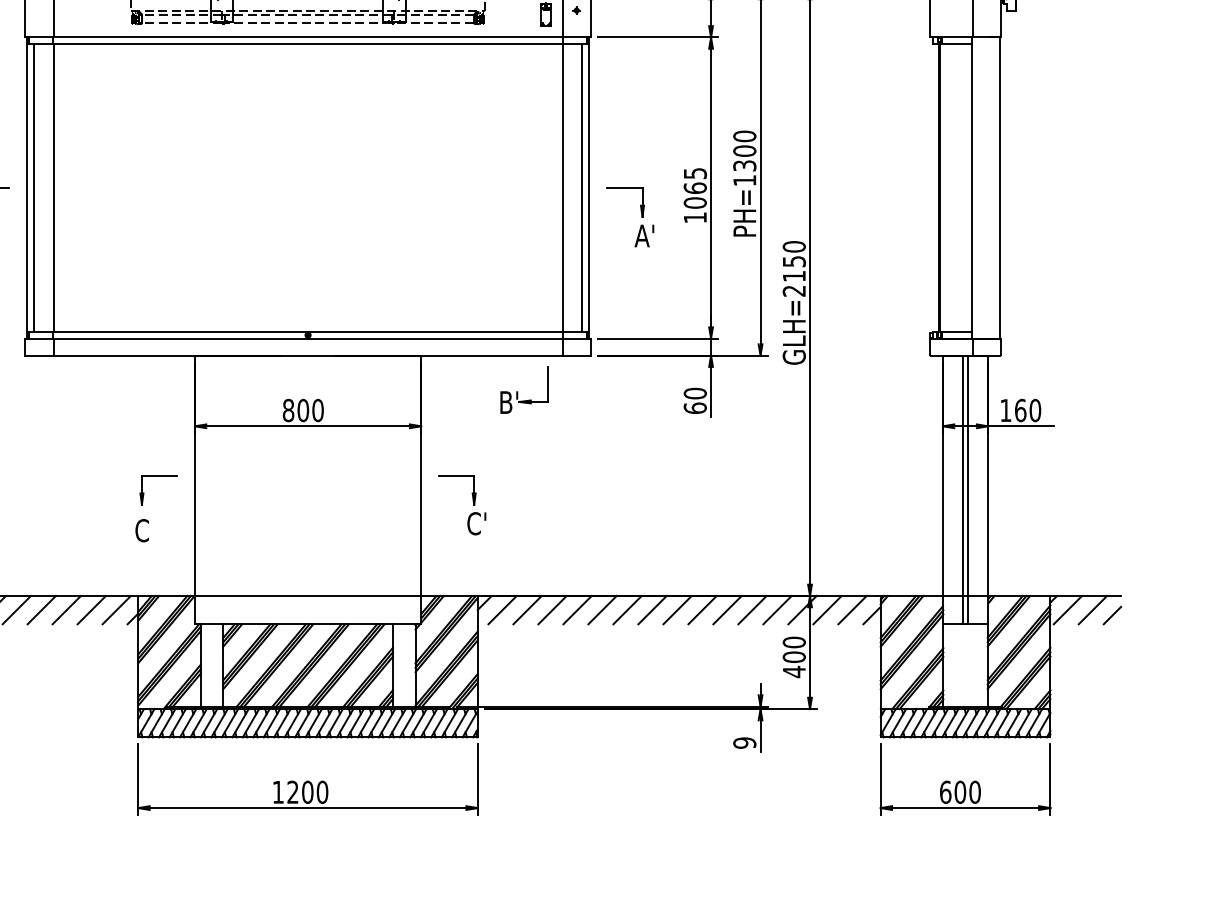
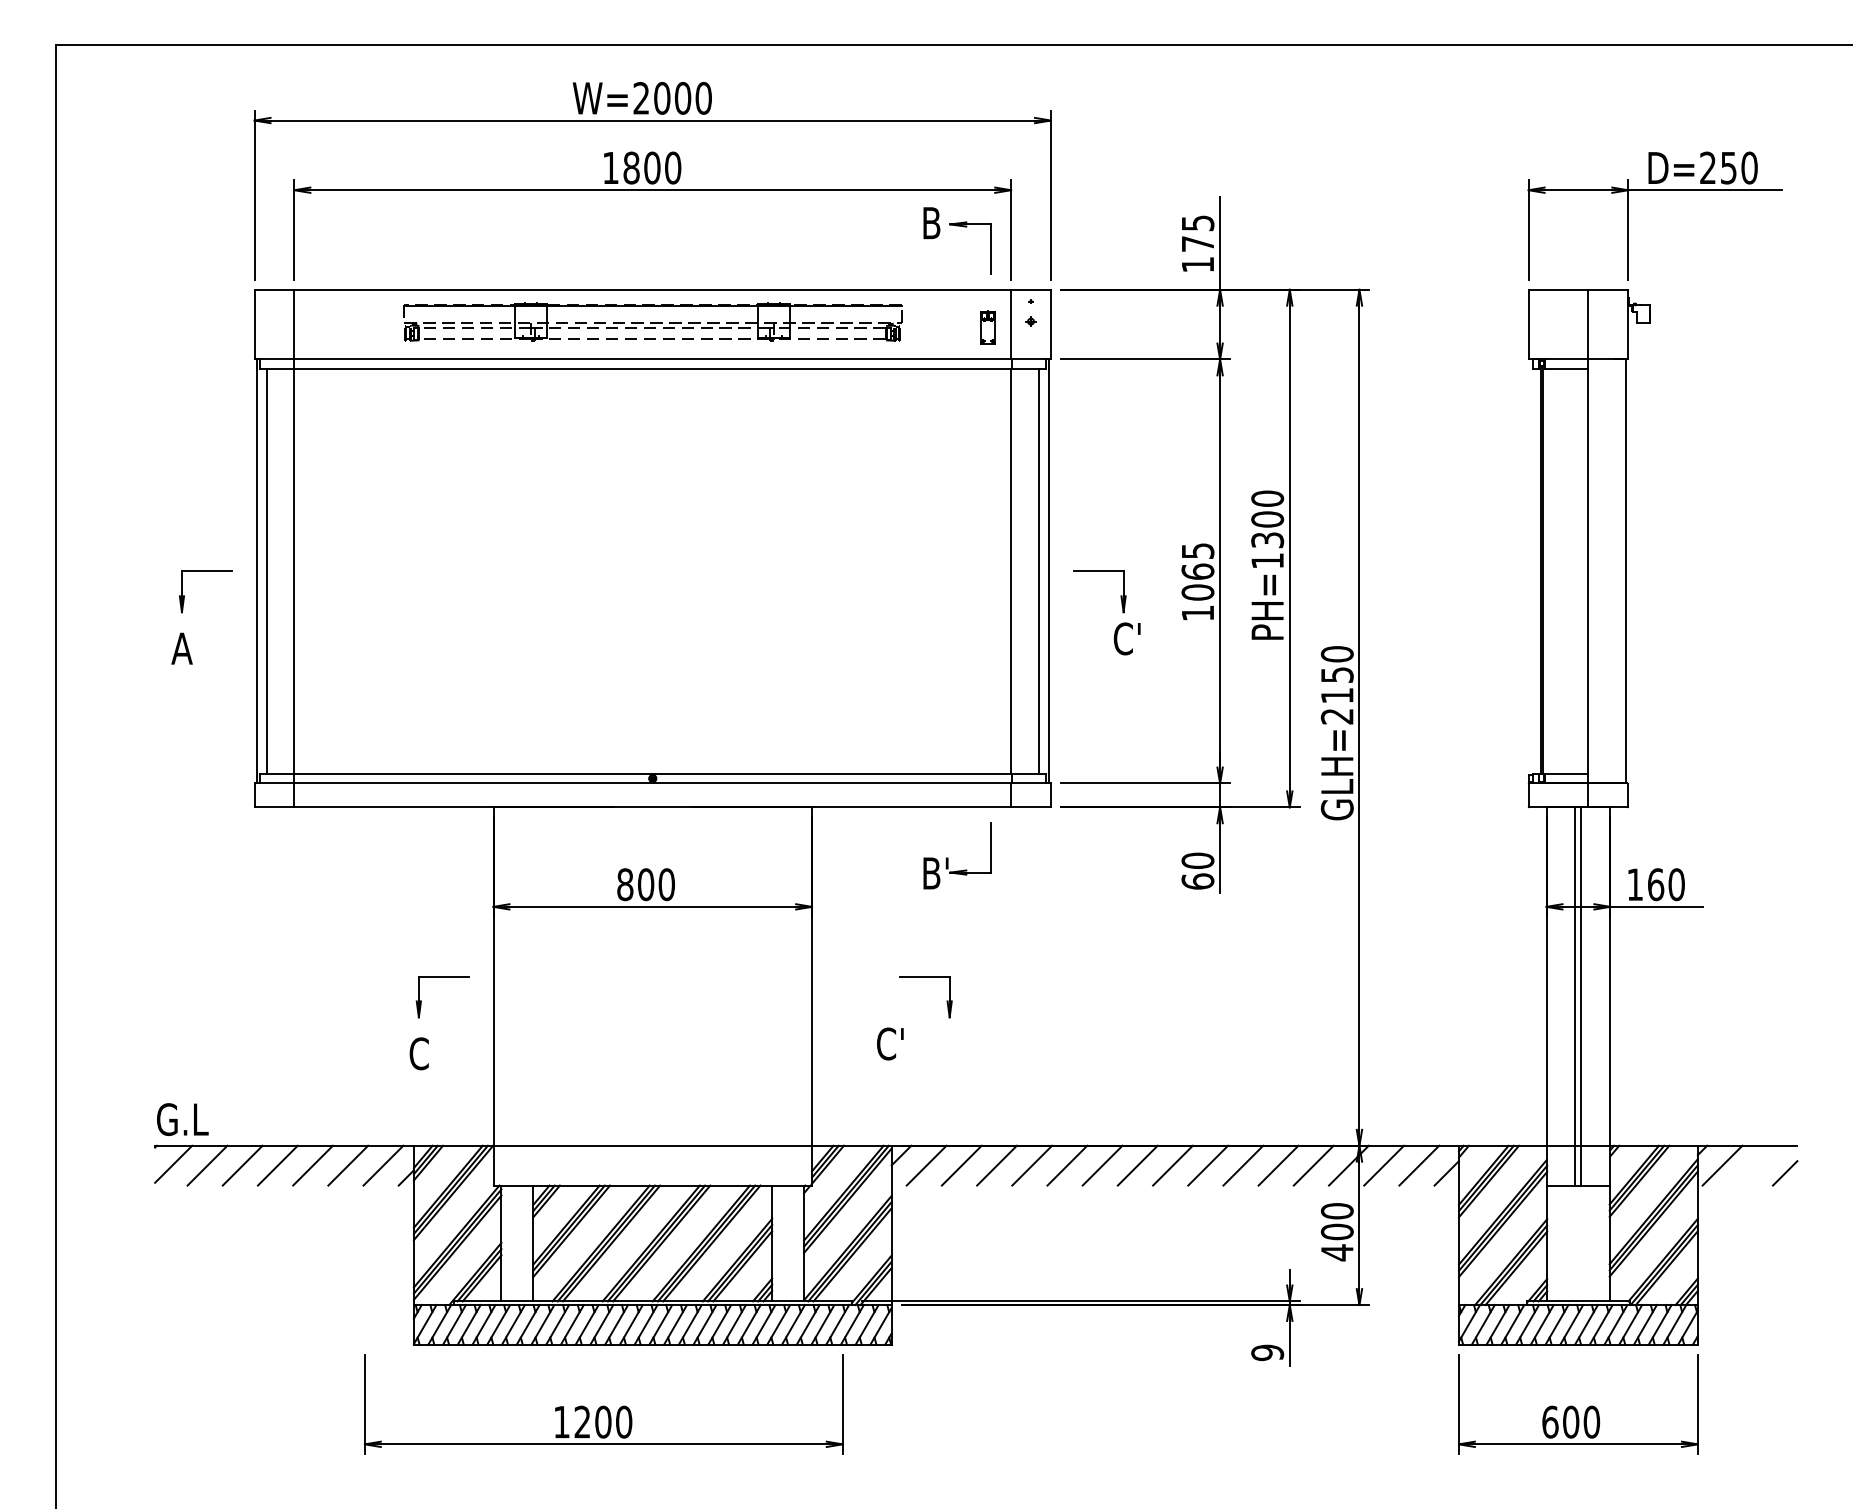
text: (644, 235) -> (1126, 638), A' -> C'
part: (457, 476) -> (925, 977), moved
line: (1092, 610) -> (1757, 1165), removed
part: (307, 779) -> (603, 1404), moved

